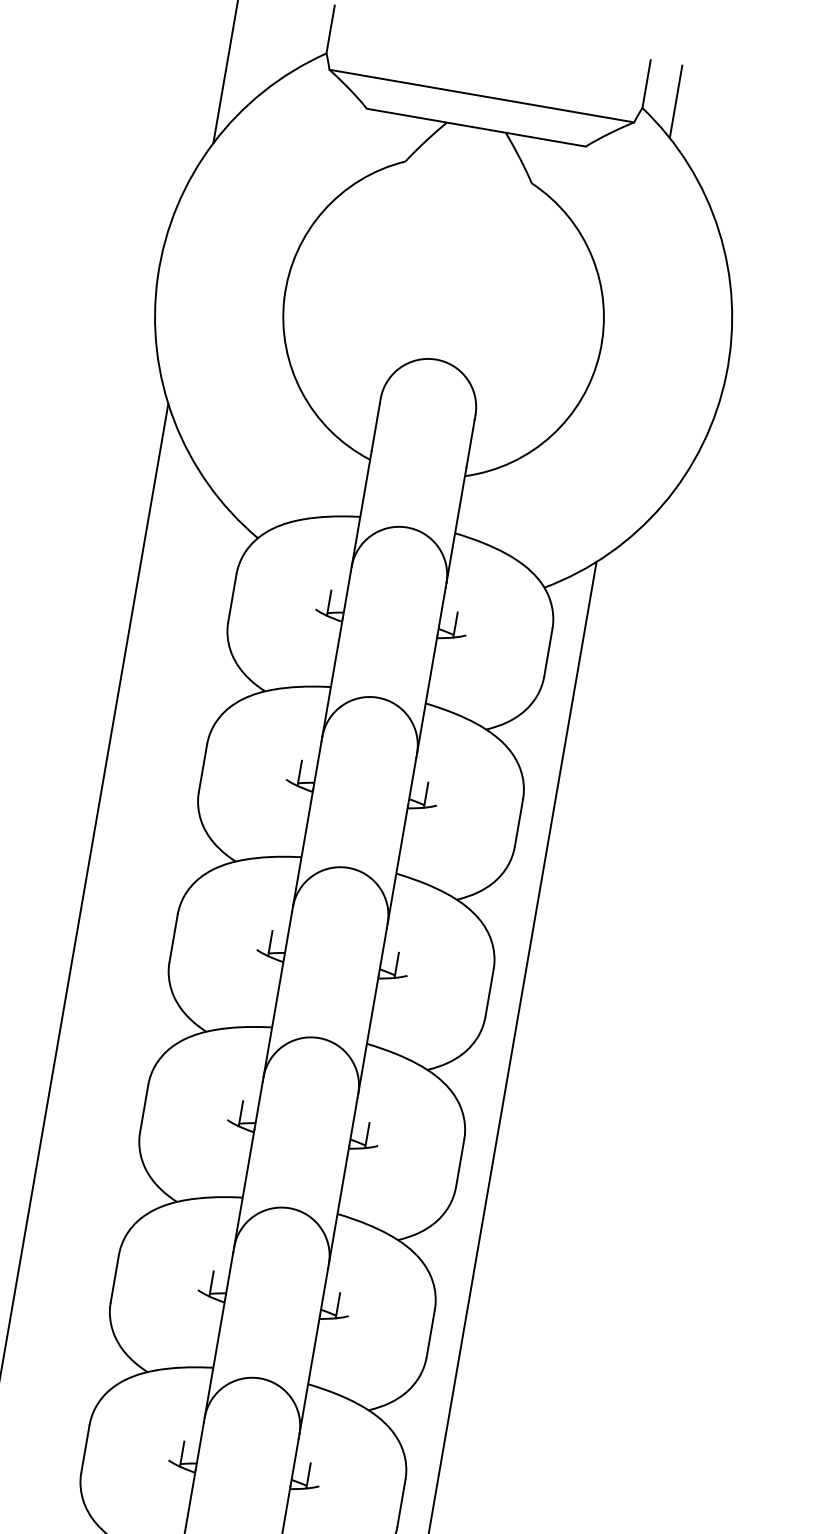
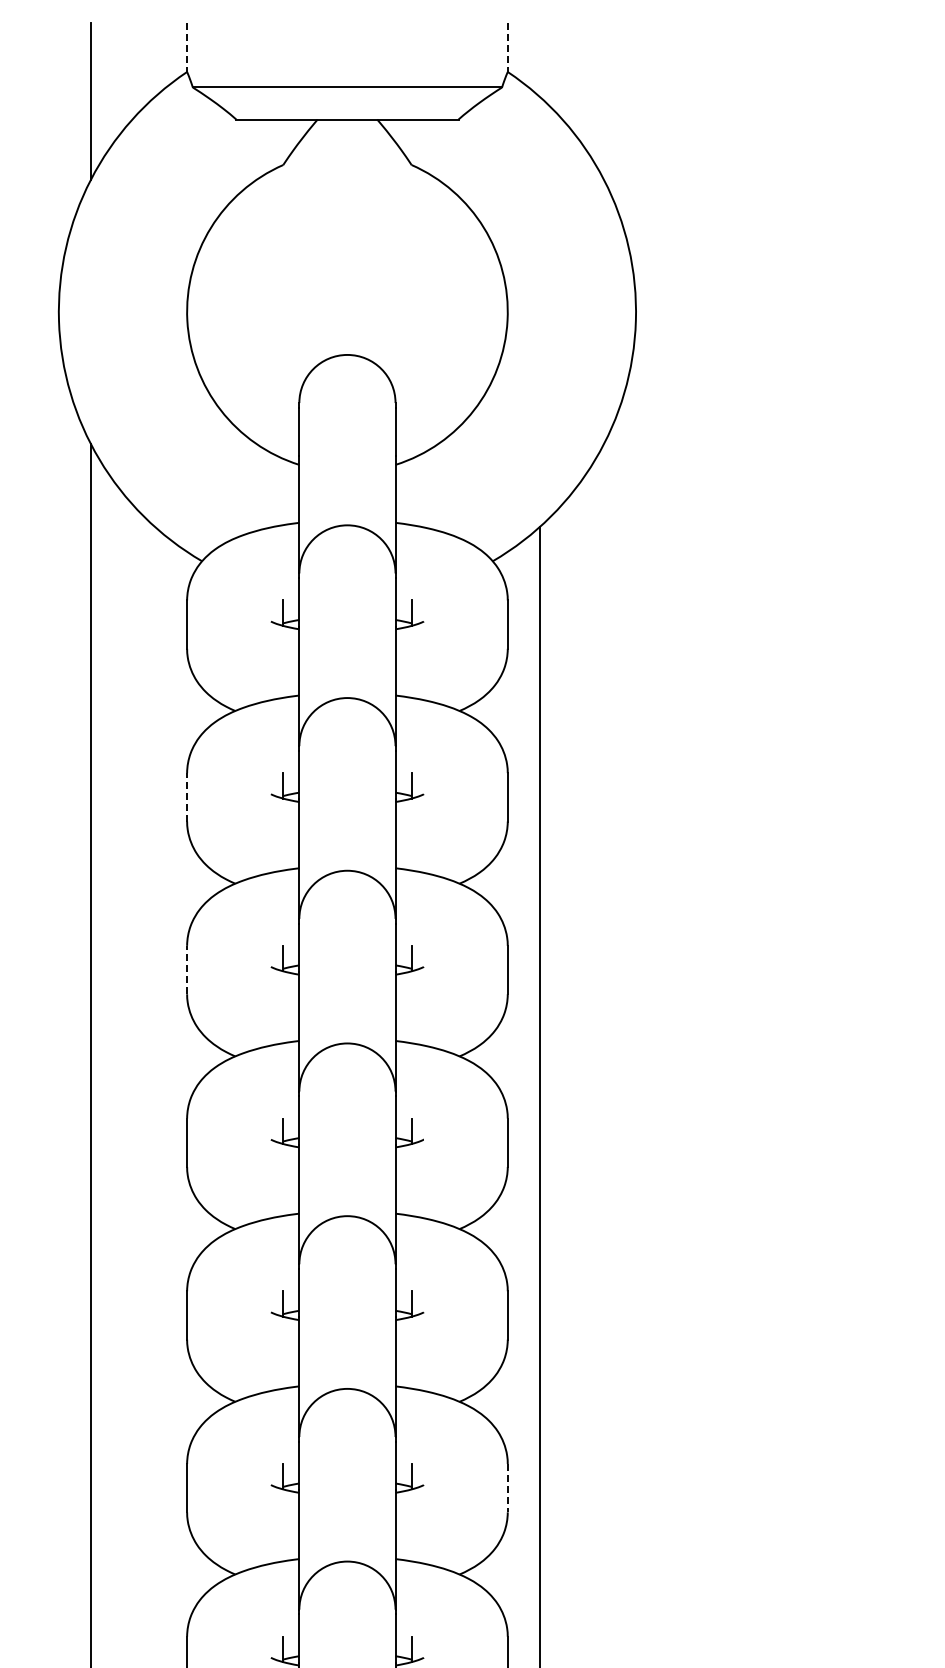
line: (330, 30) -> (187, 48), solid -> dashed
line: (646, 84) -> (507, 48), solid -> dashed
line: (675, 101) -> (539, 59), removed
line: (203, 767) -> (187, 796), solid -> dashed
line: (174, 937) -> (187, 969), solid -> dashed
line: (401, 1503) -> (507, 1488), solid -> dashed

